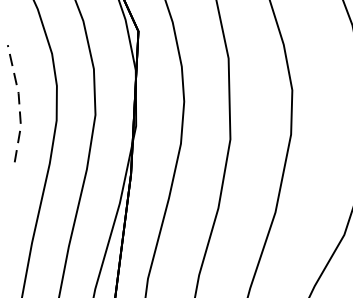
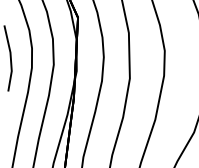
line: (18, 103) -> (10, 58), dashed -> solid

